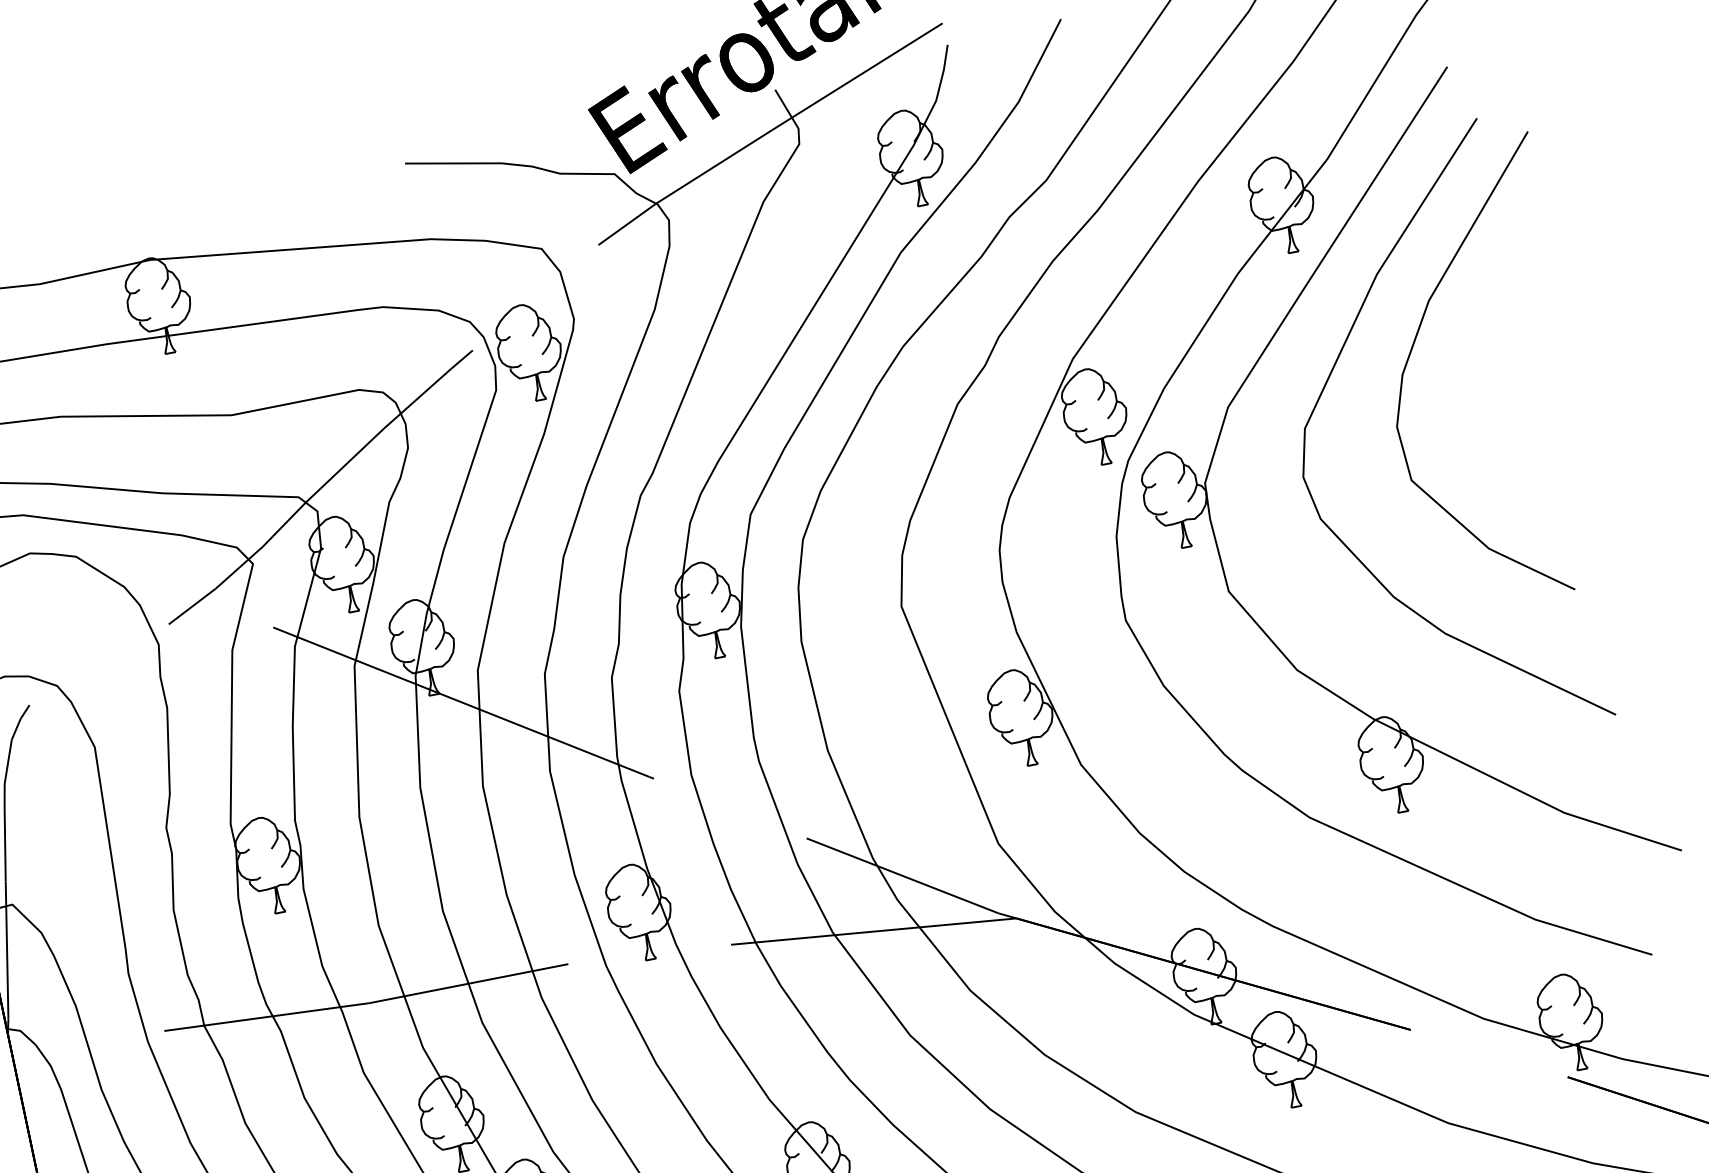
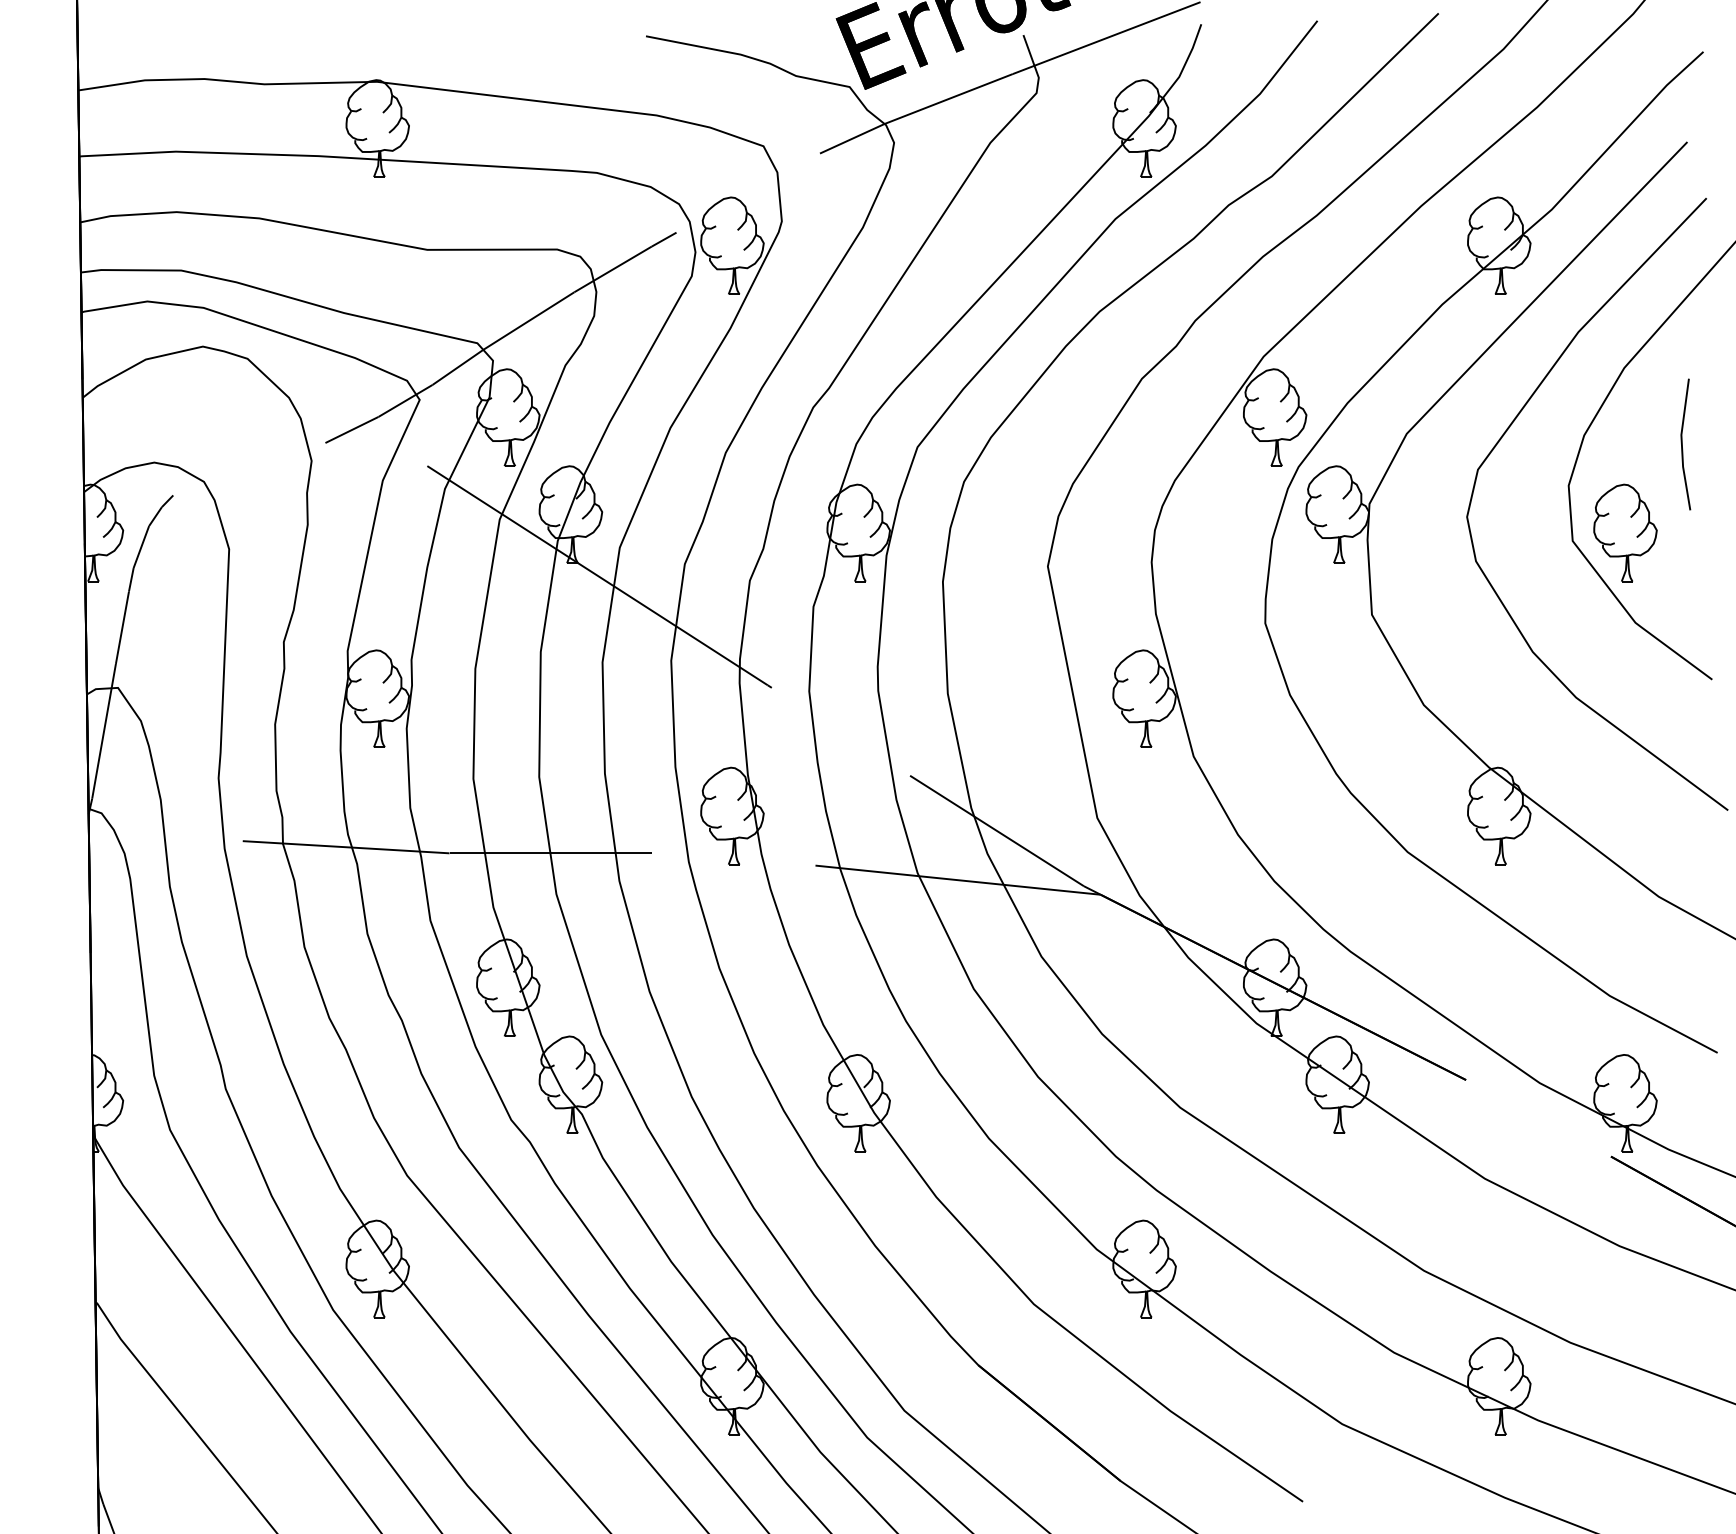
line: (1500, 364) -> (1682, 444), added
part: (1461, 461) -> (1625, 532), added

